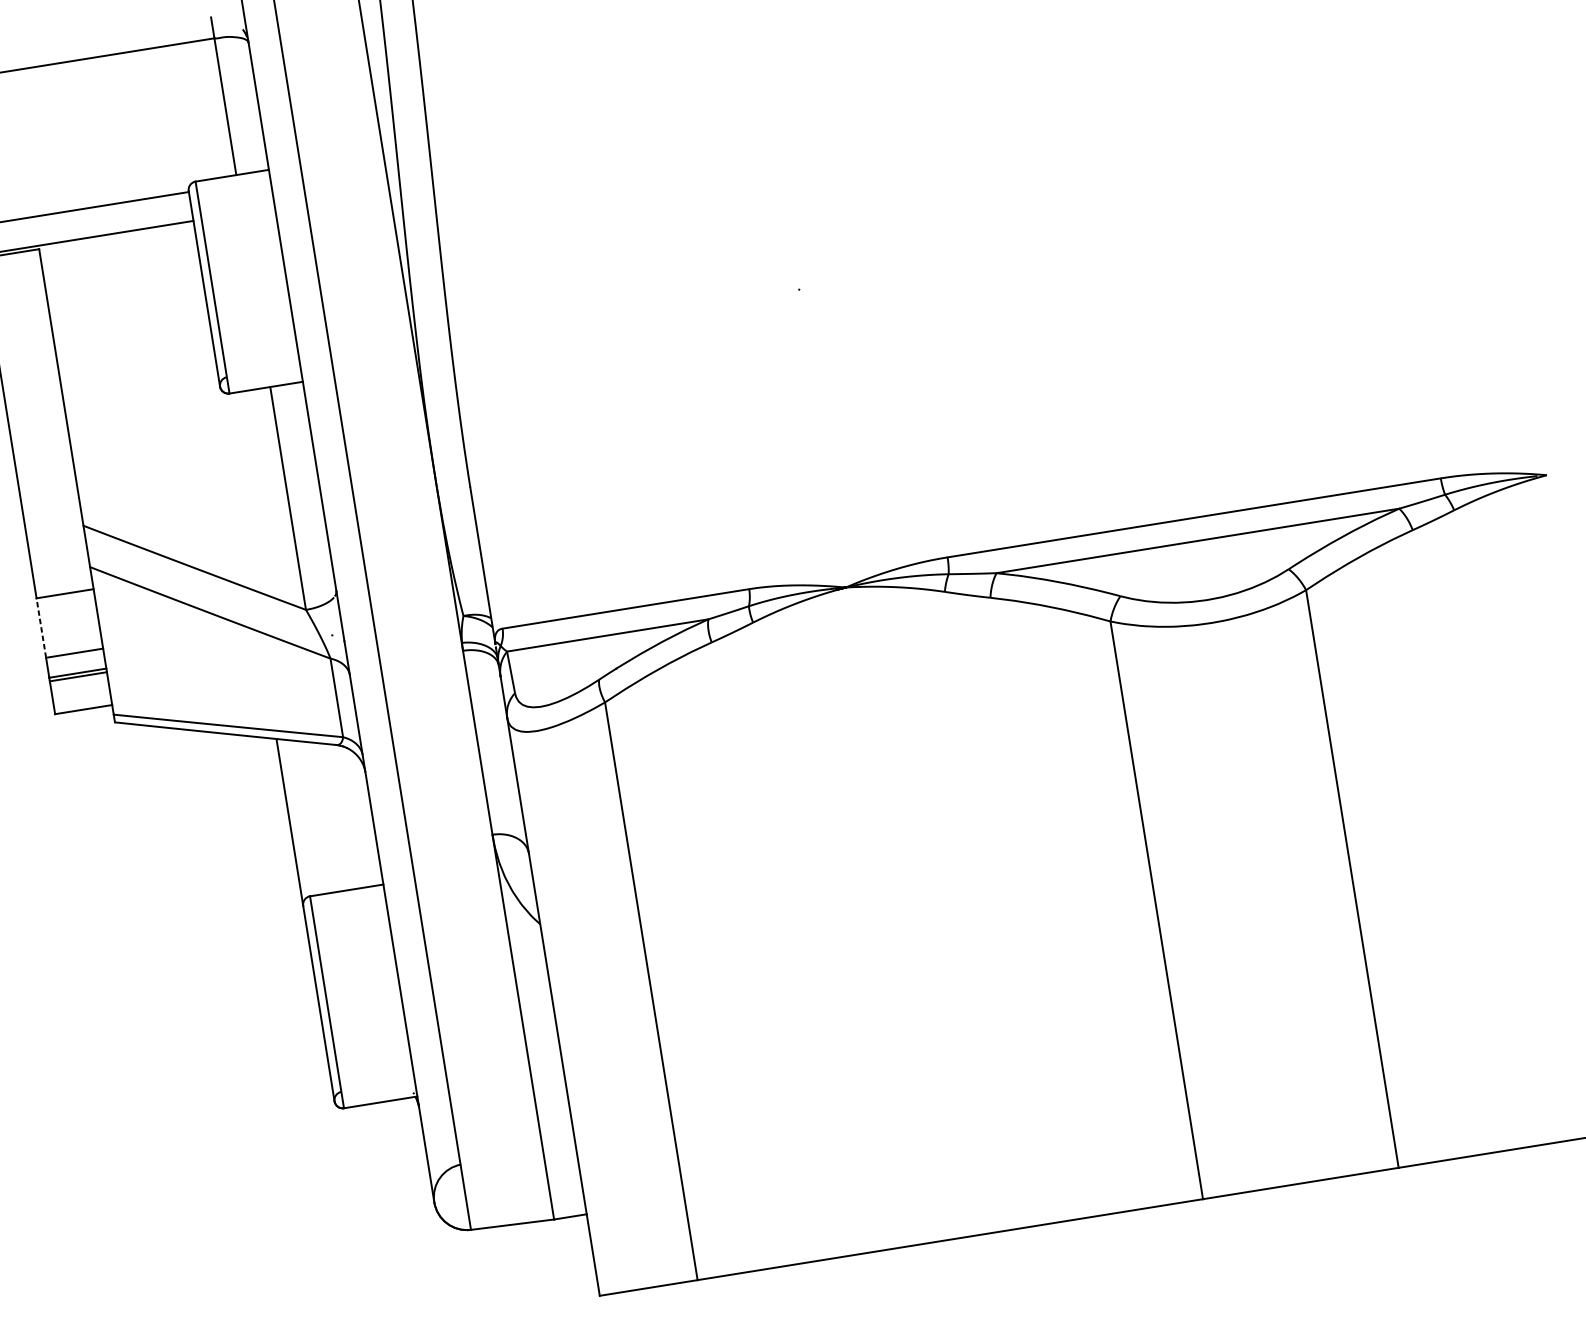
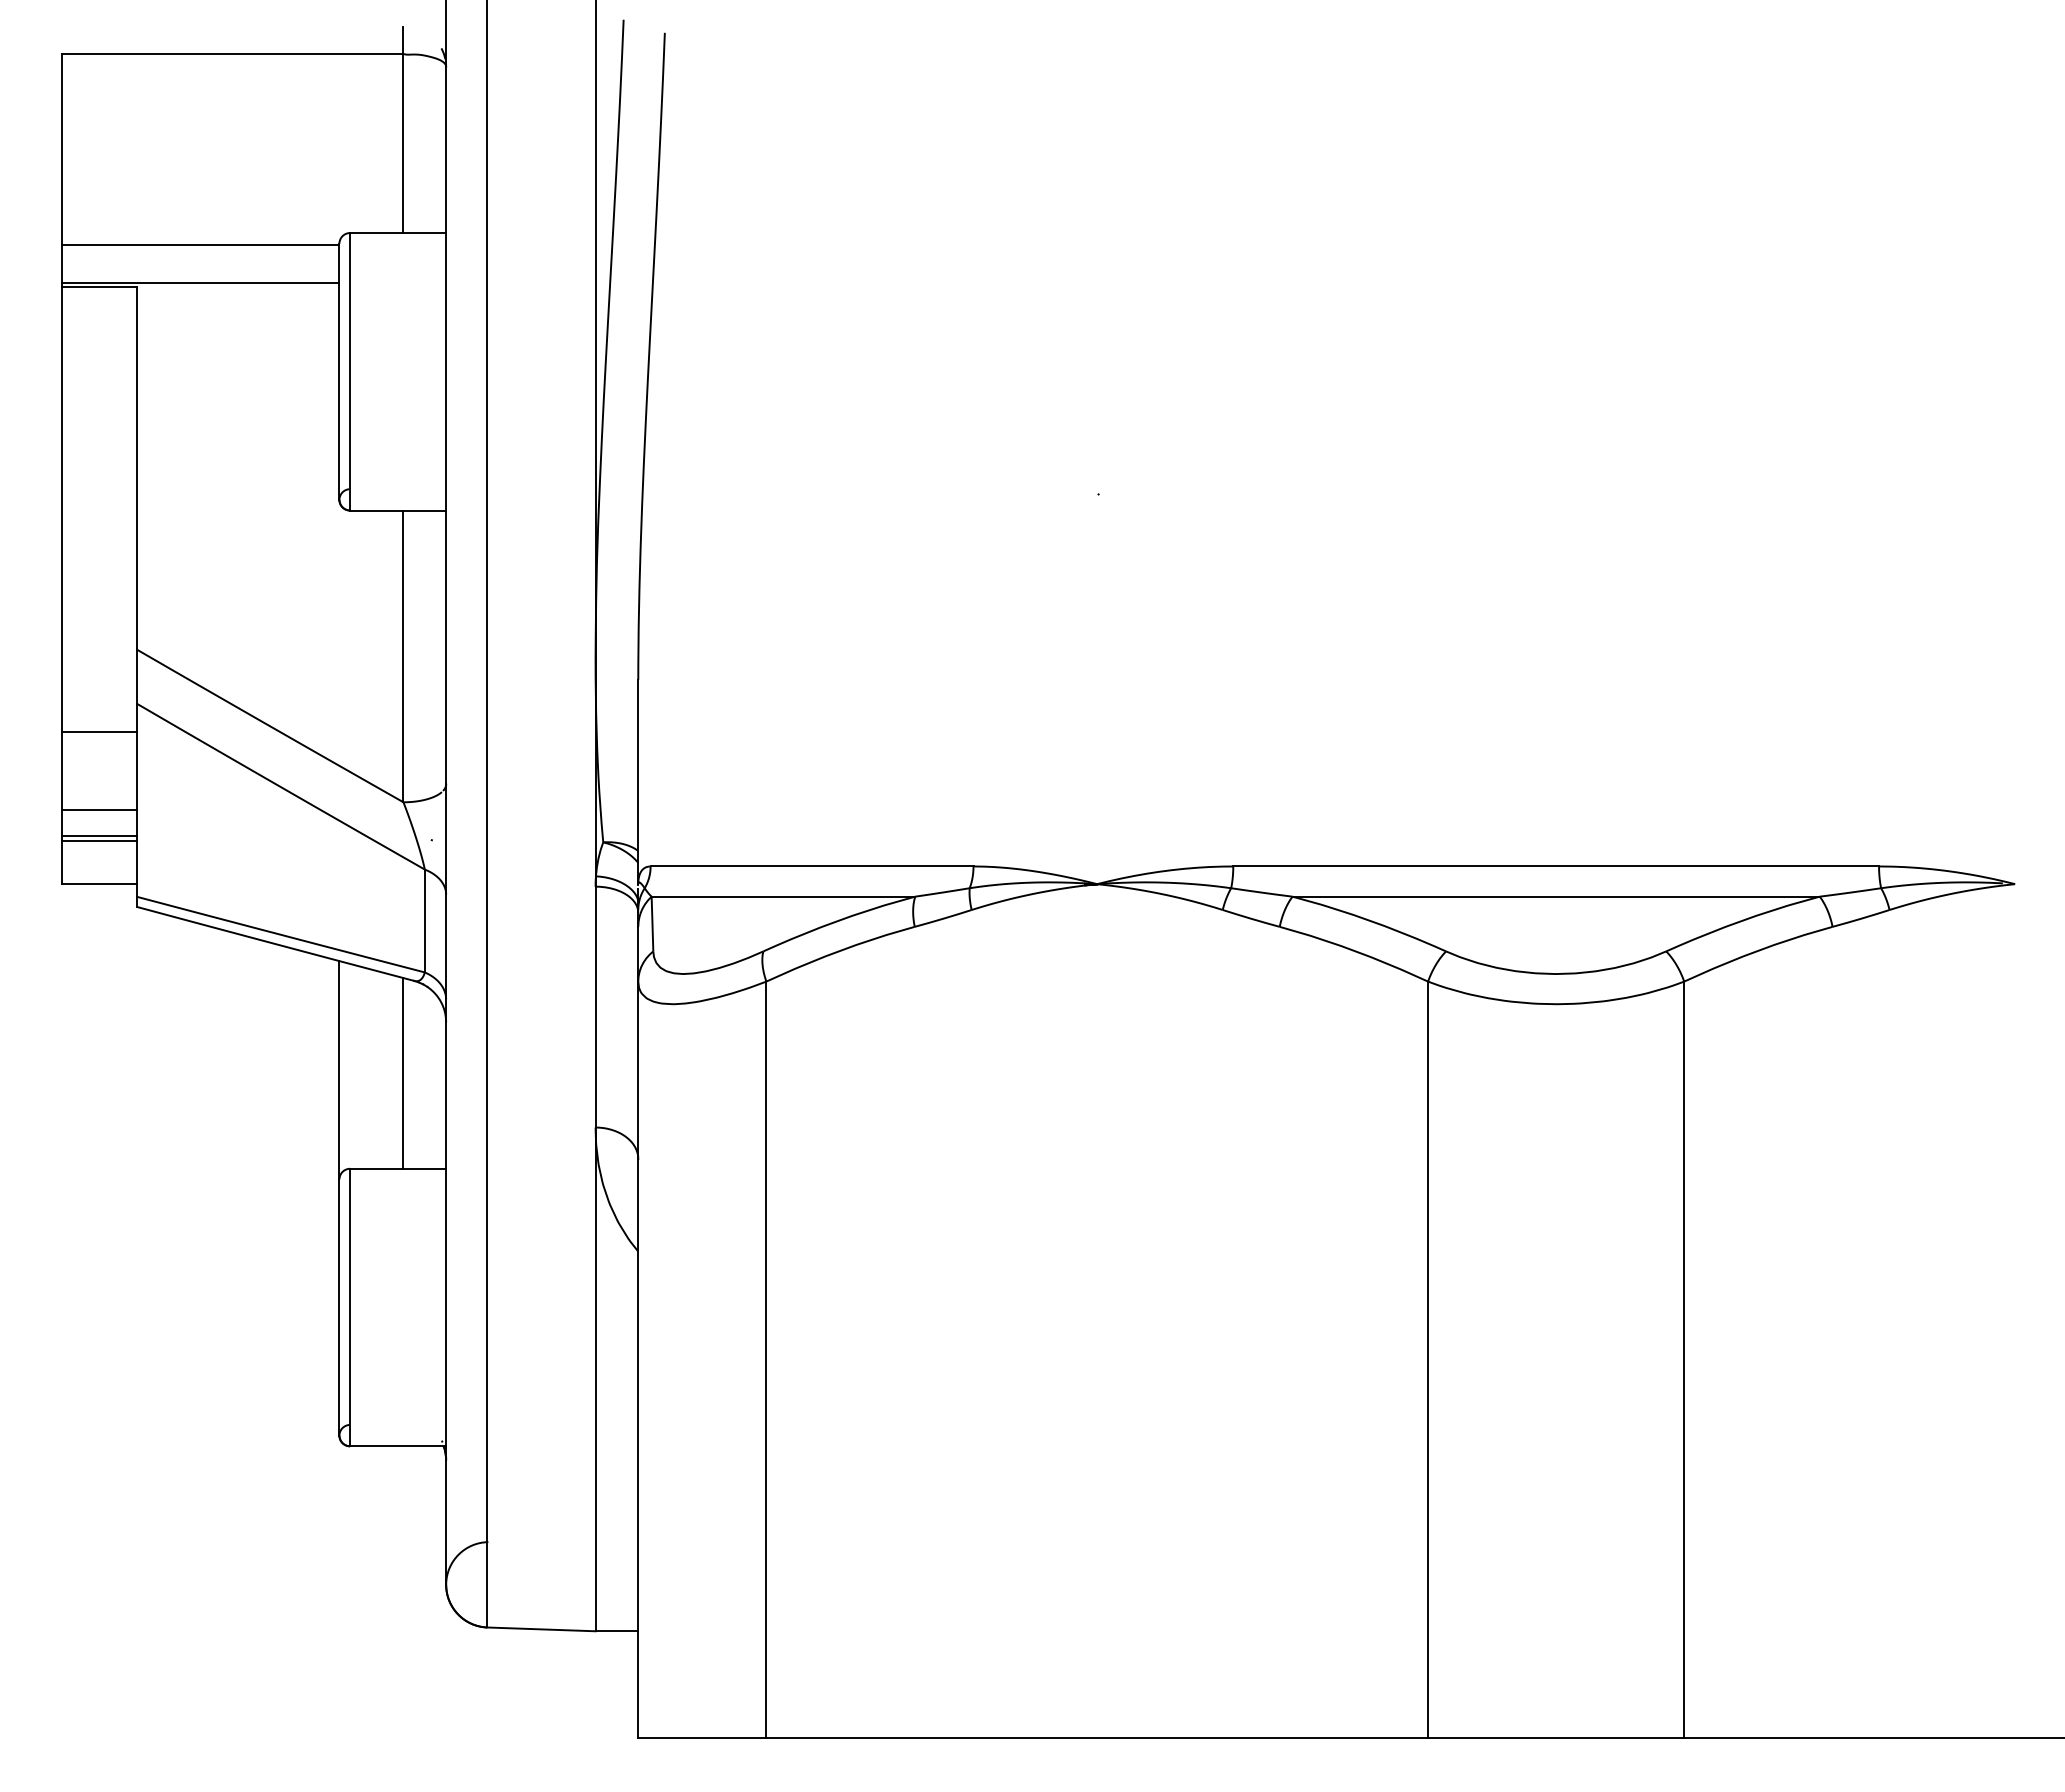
line: (41, 628) -> (61, 771), dashed -> solid
line: (339, 817) -> (403, 1073), added

